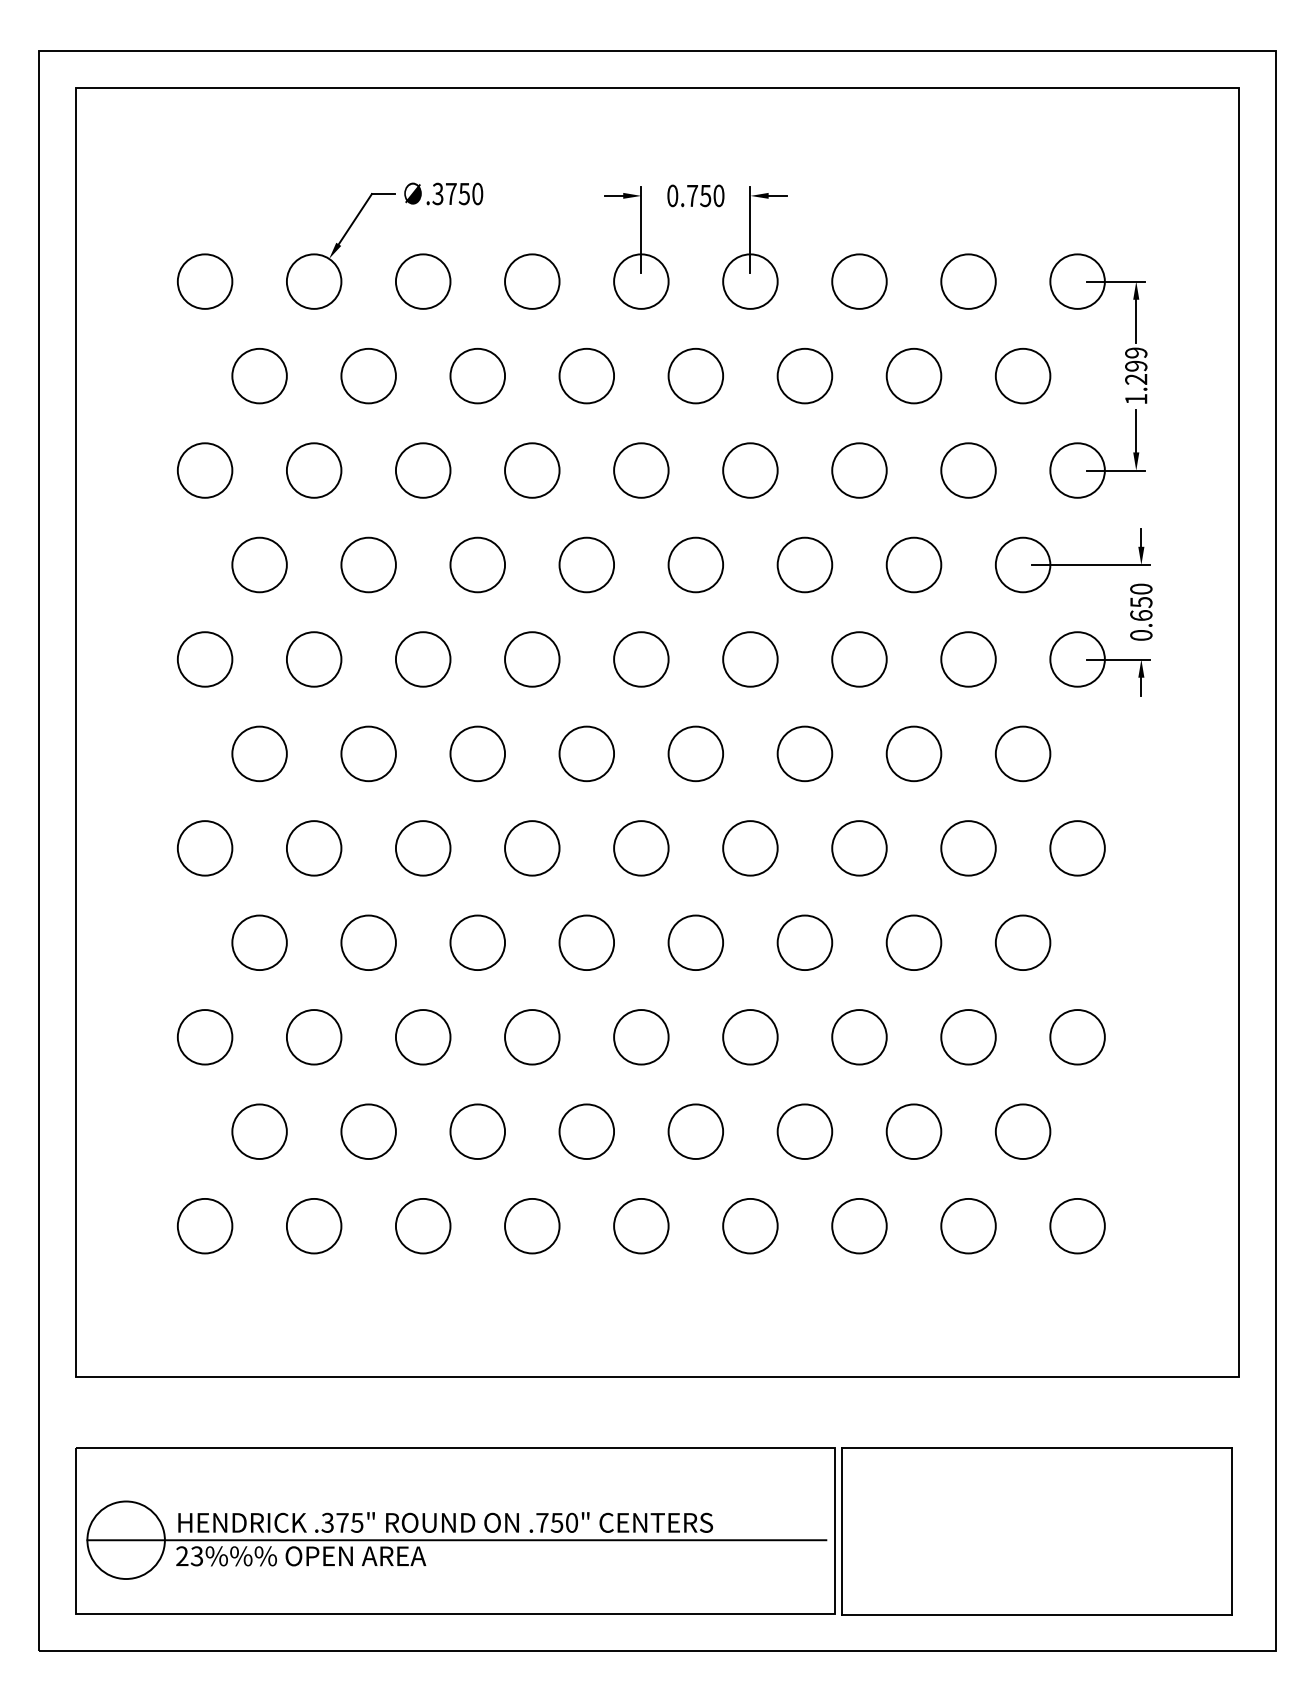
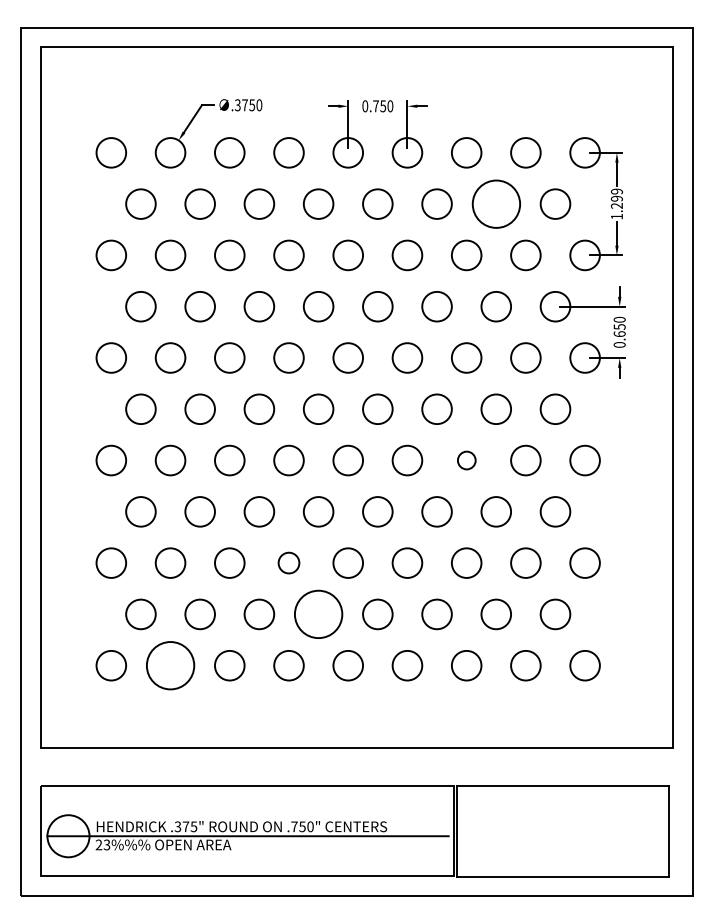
circle: (912, 374) -> (495, 203), size x1.6
circle: (859, 848) -> (466, 460), size x0.6
circle: (531, 1036) -> (288, 562), size x0.7
circle: (586, 1131) -> (318, 614), size x1.6
circle: (314, 1225) -> (170, 665), size x1.6

